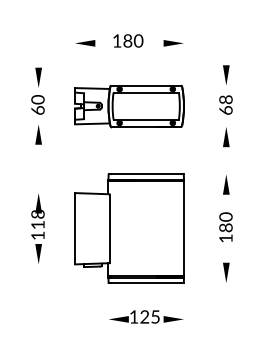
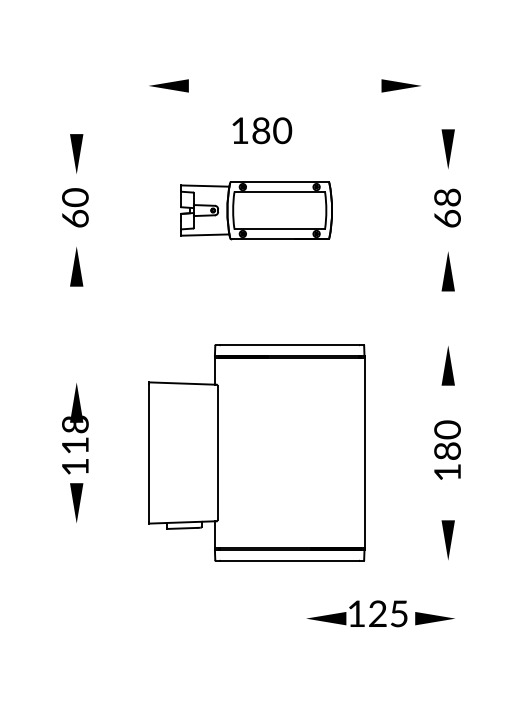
text: (128, 40) -> (262, 129), moved
part: (173, 43) -> (401, 86), moved
part: (129, 106) -> (256, 210), size x0.7
text: (146, 316) -> (381, 612), moved

